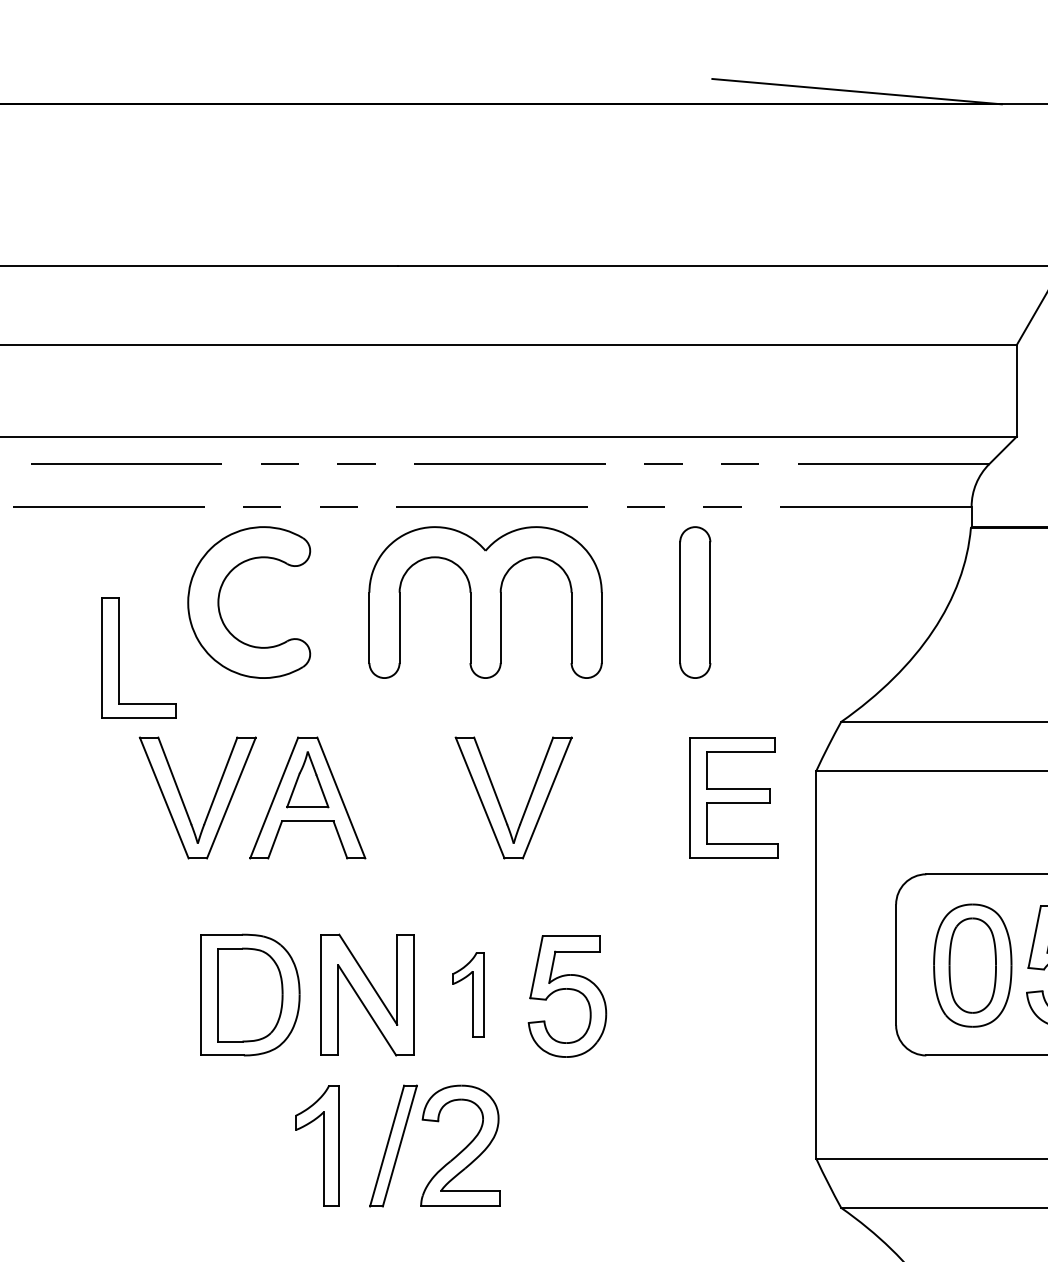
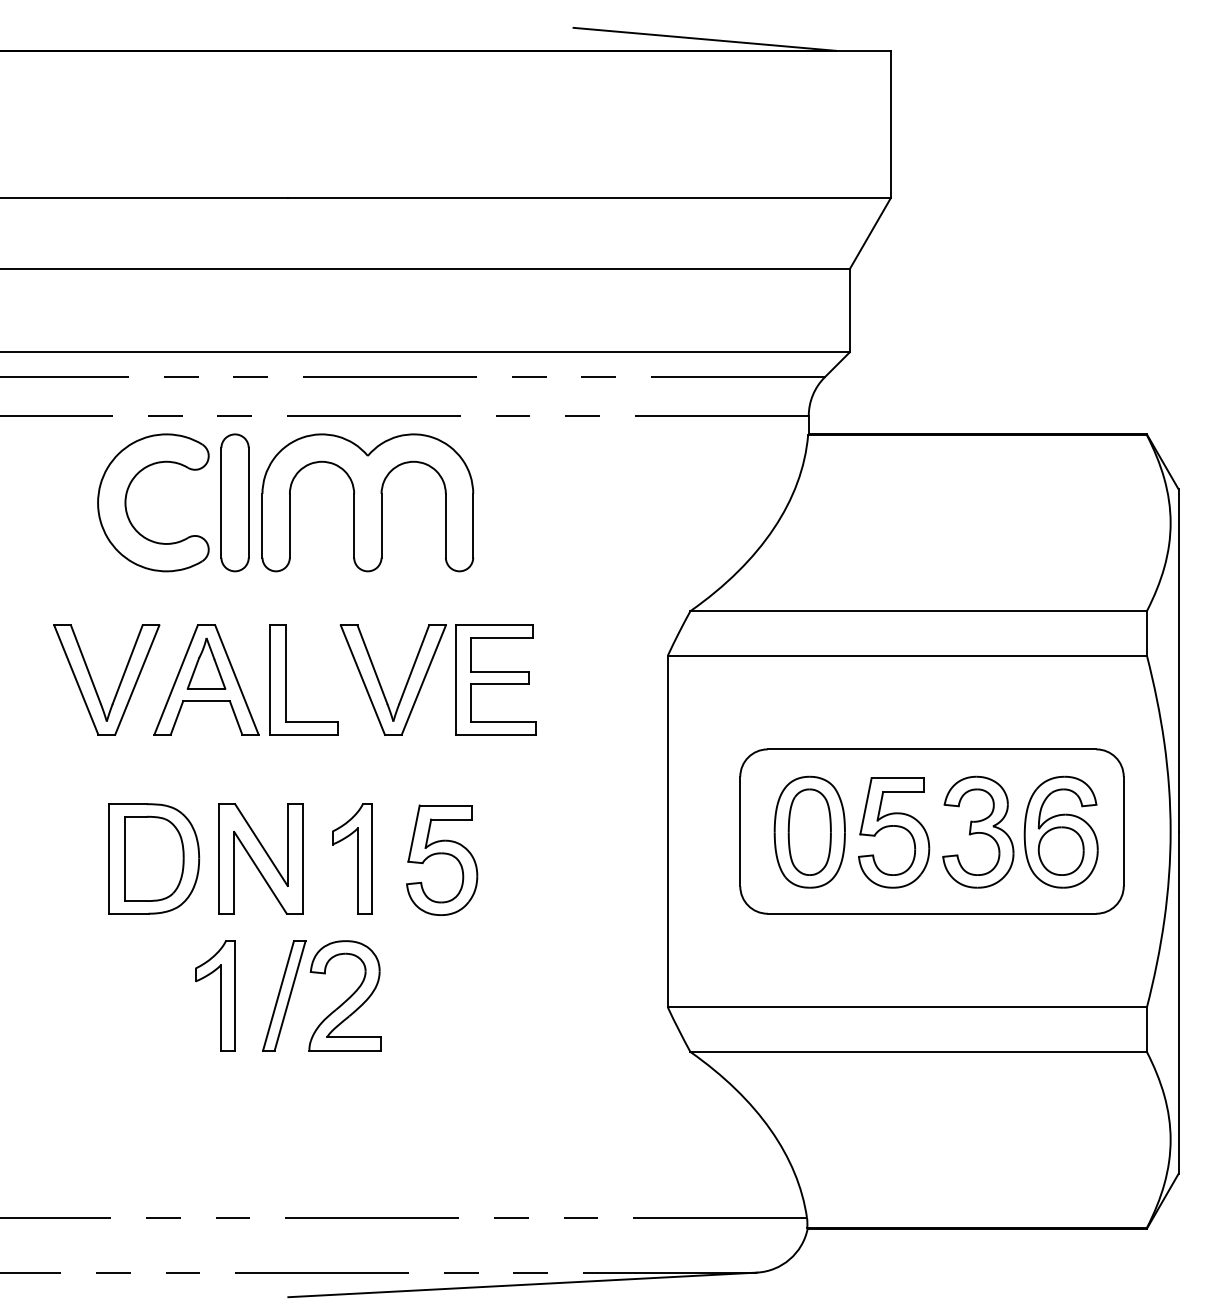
part: (694, 602) -> (234, 502), moved
part: (119, 657) -> (286, 679), moved
part: (733, 797) -> (495, 679), moved
part: (468, 994) -> (352, 858), size x1.43

